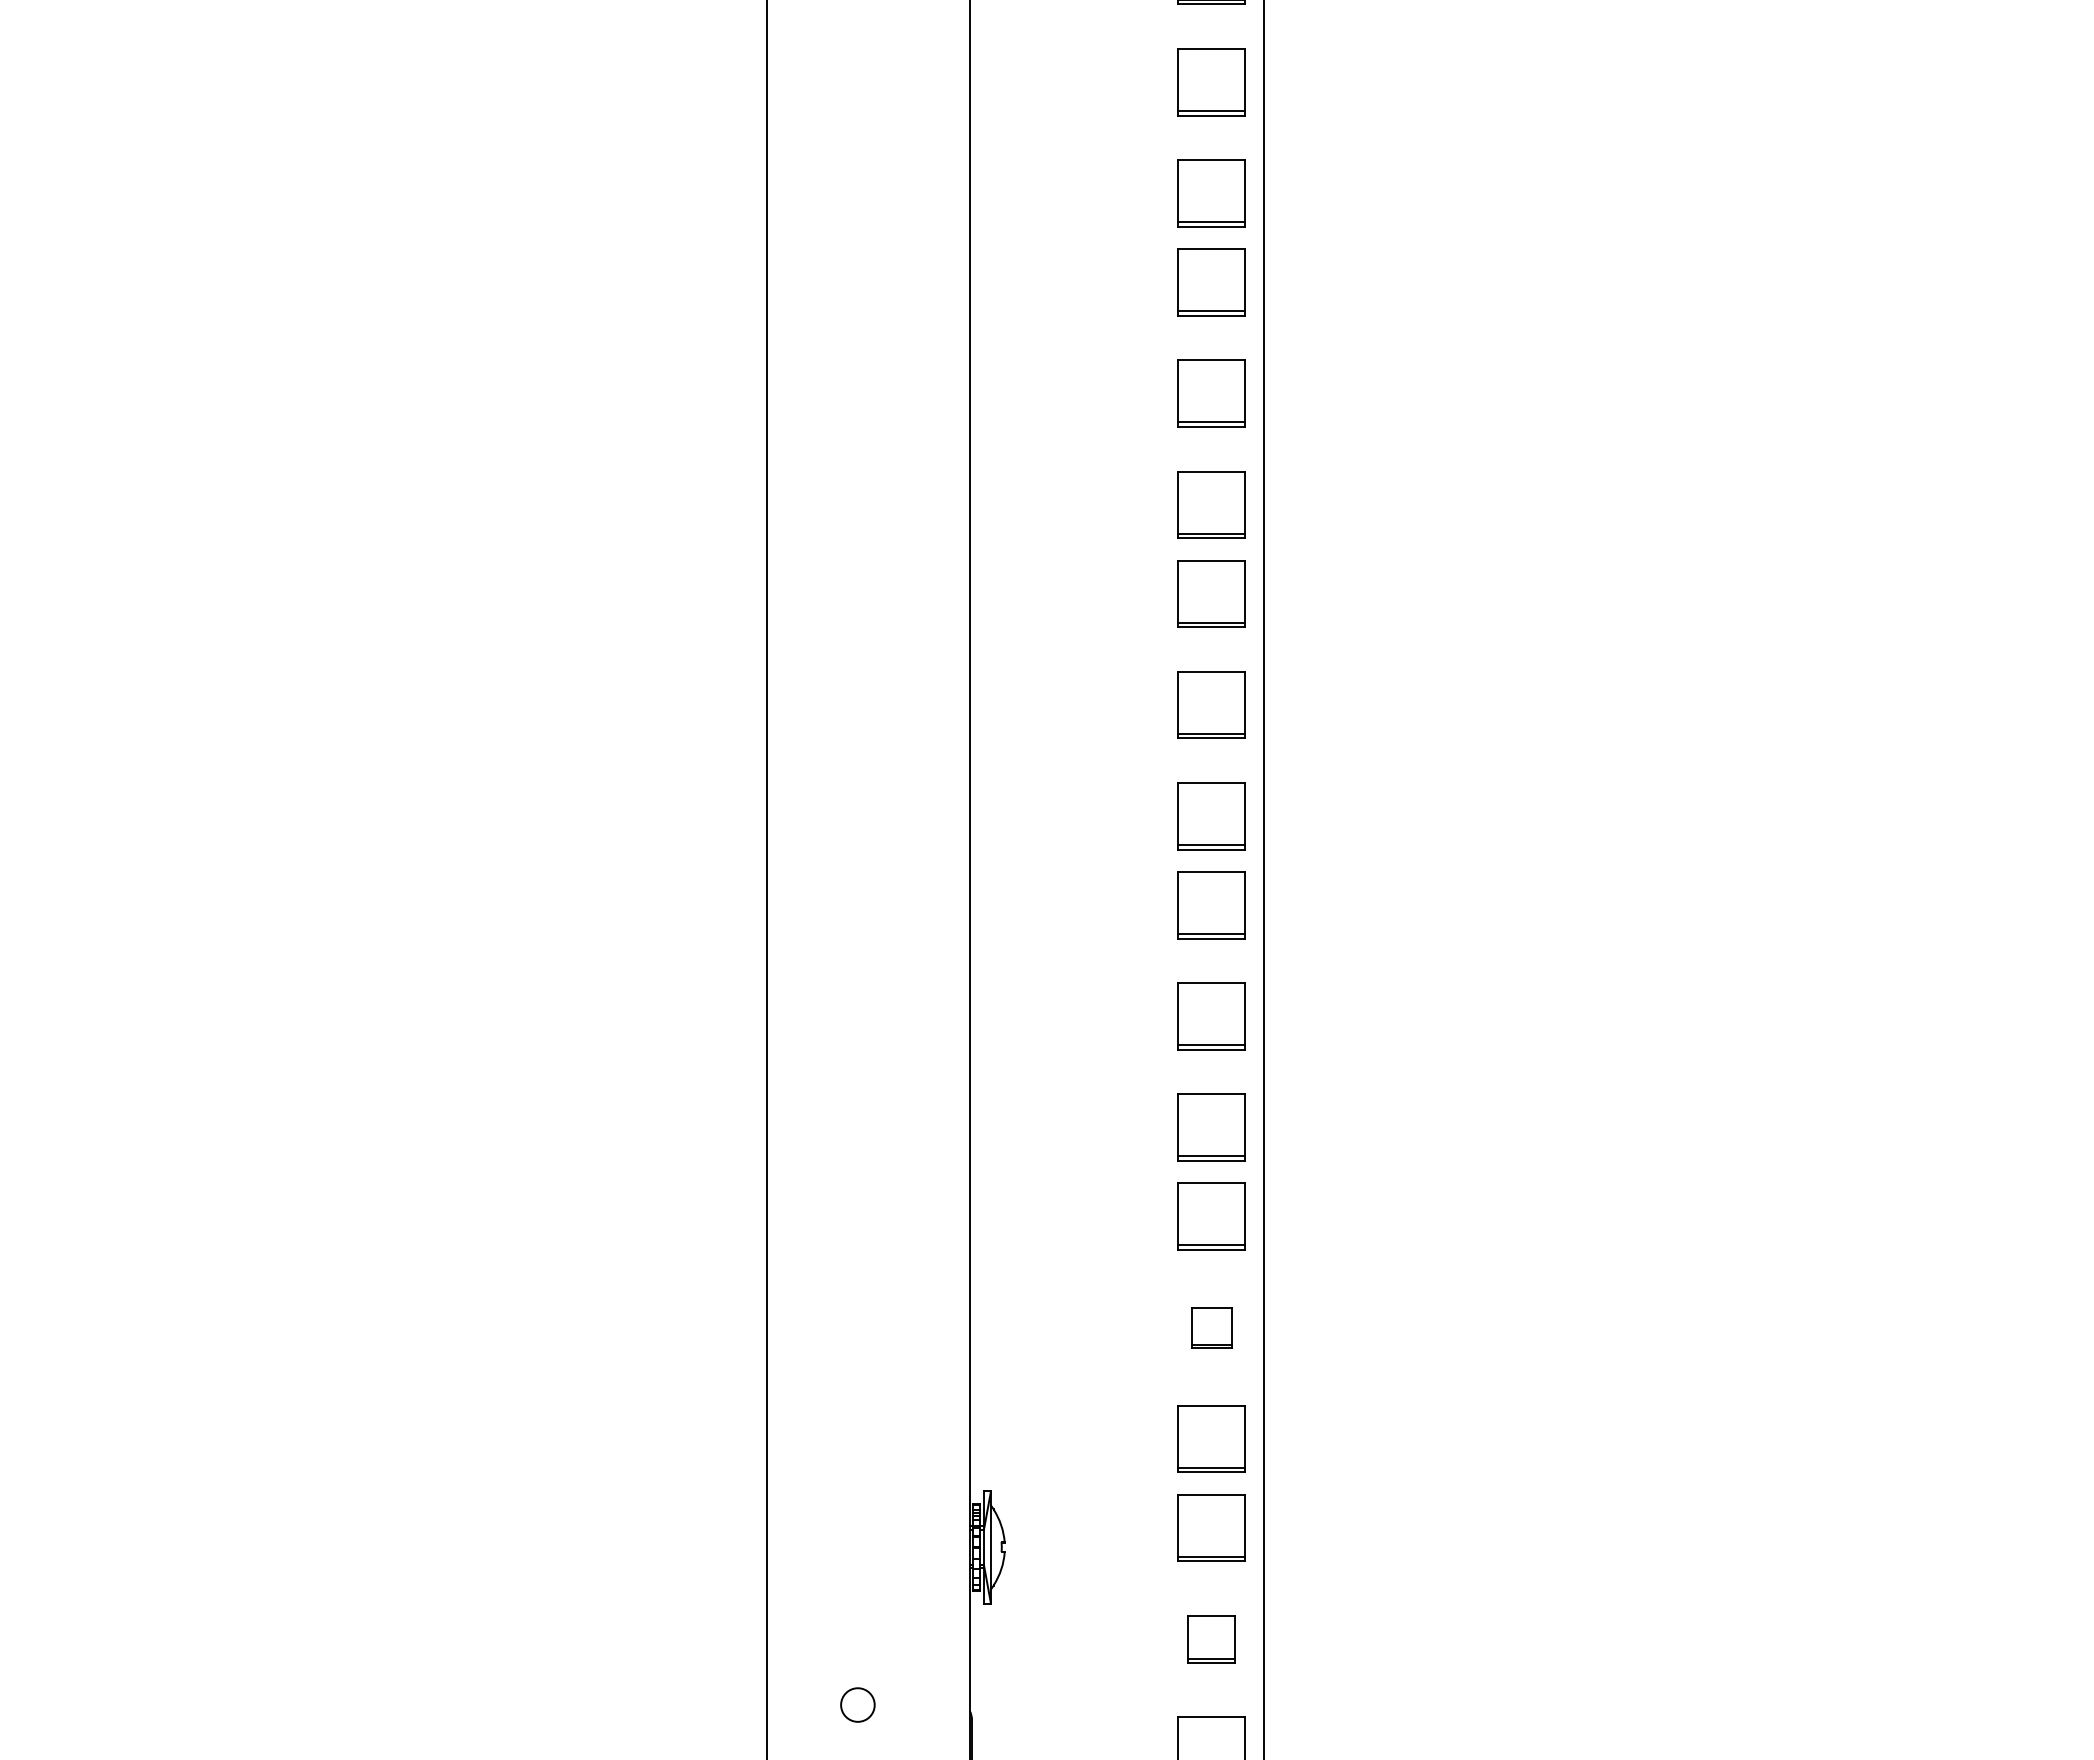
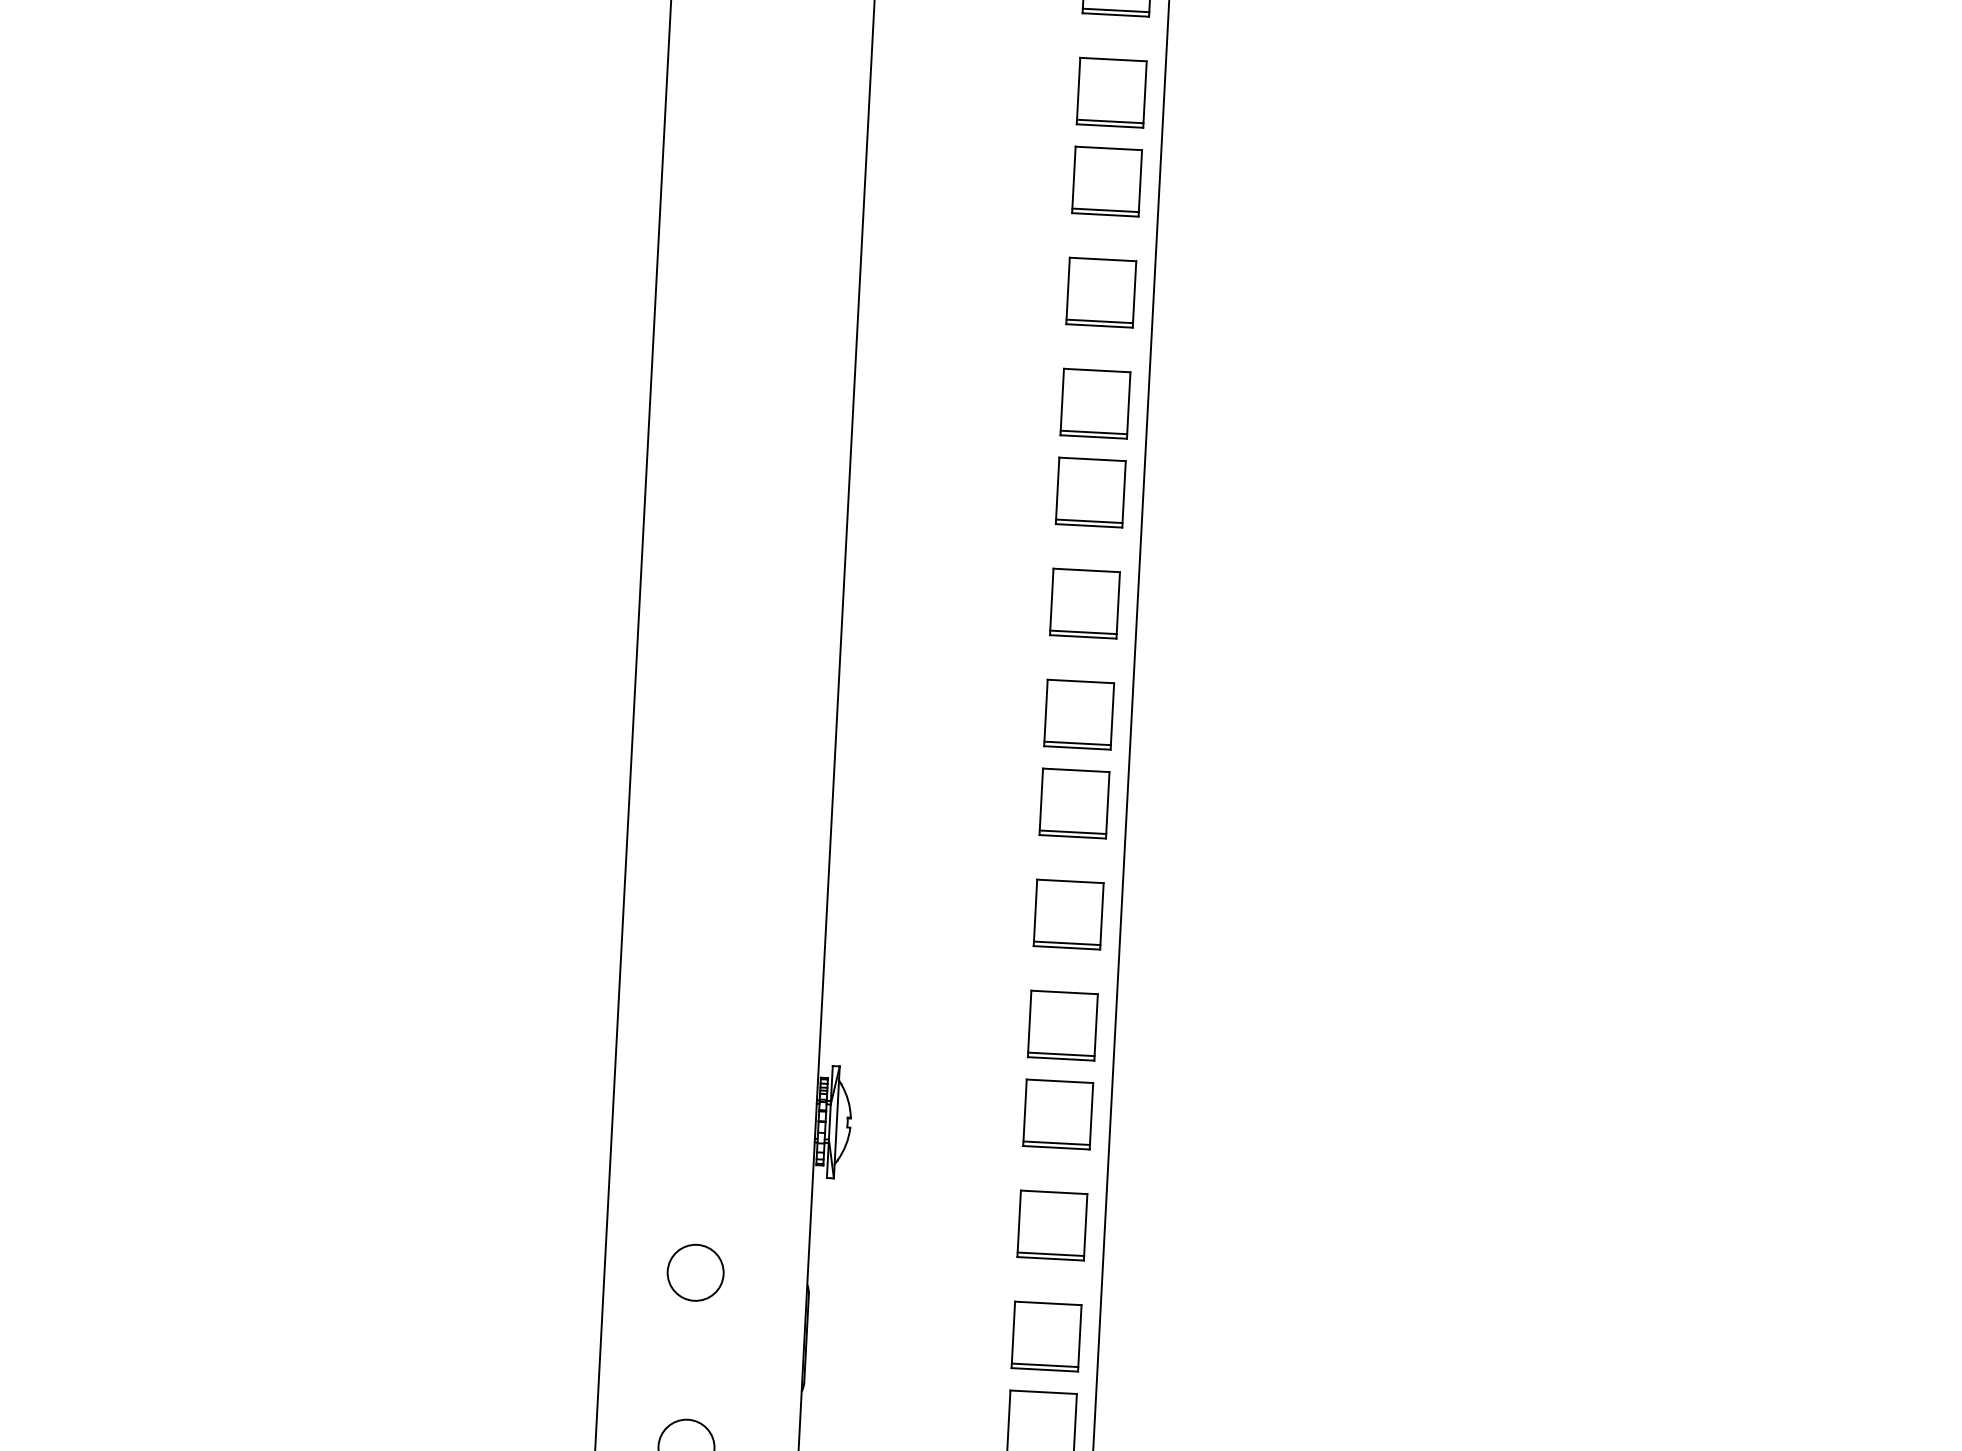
part: (1211, 1327) -> (1068, 914), size x1.67
part: (1211, 1639) -> (1052, 1225), size x1.43
circle: (857, 1704) -> (695, 1272), size x1.67

